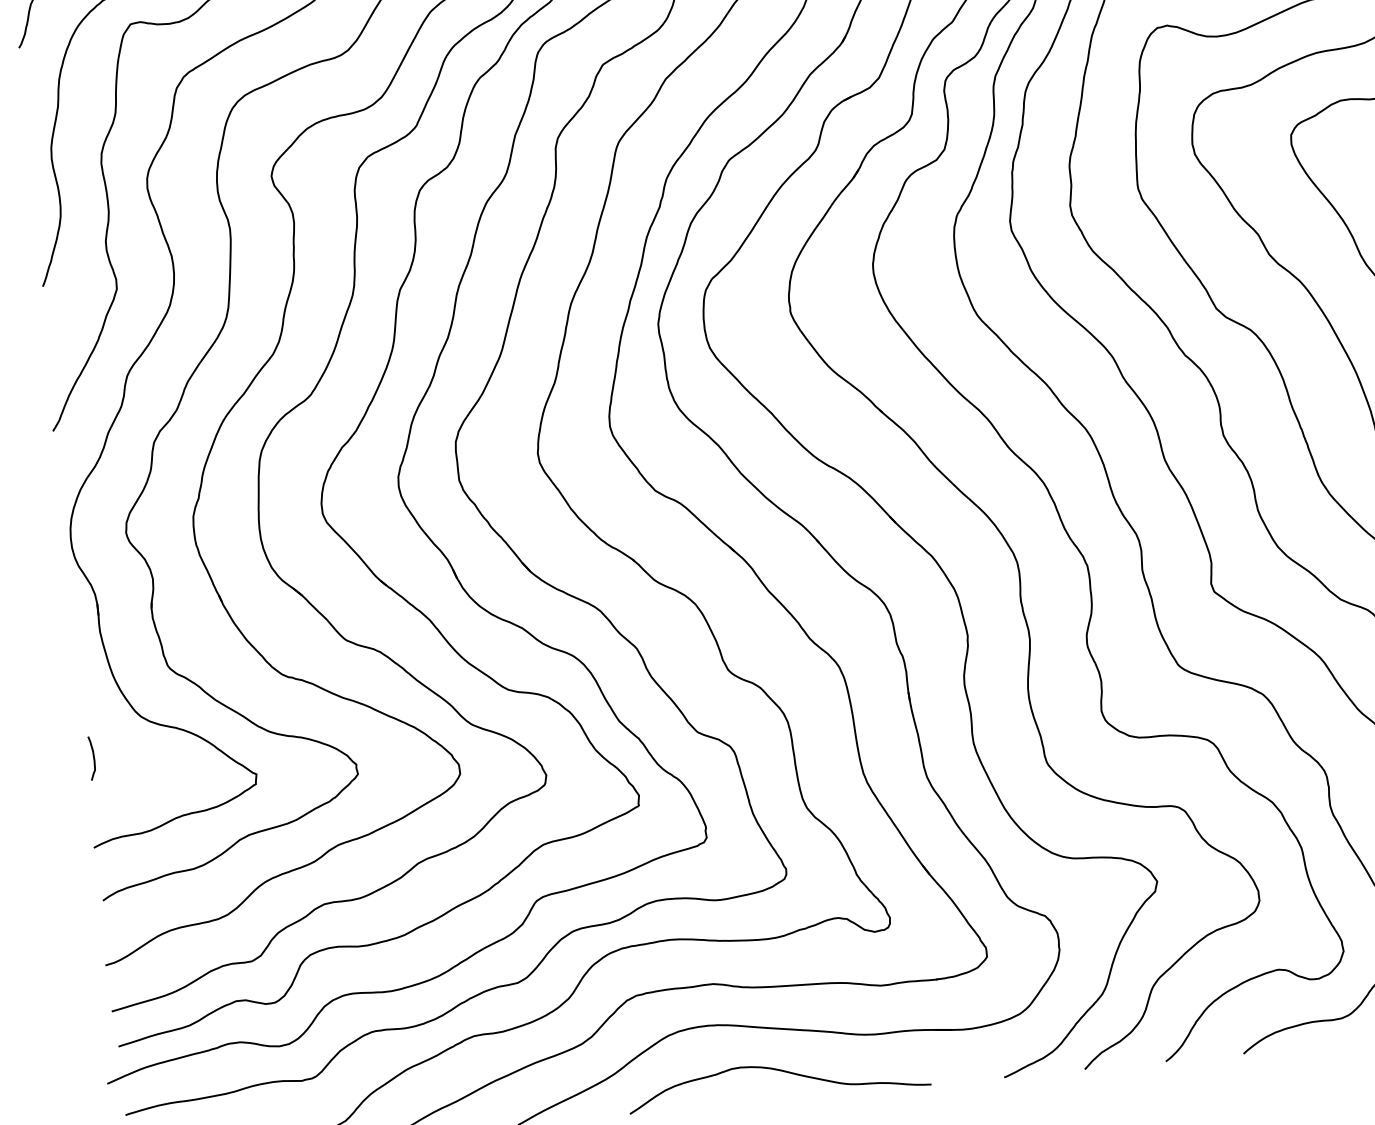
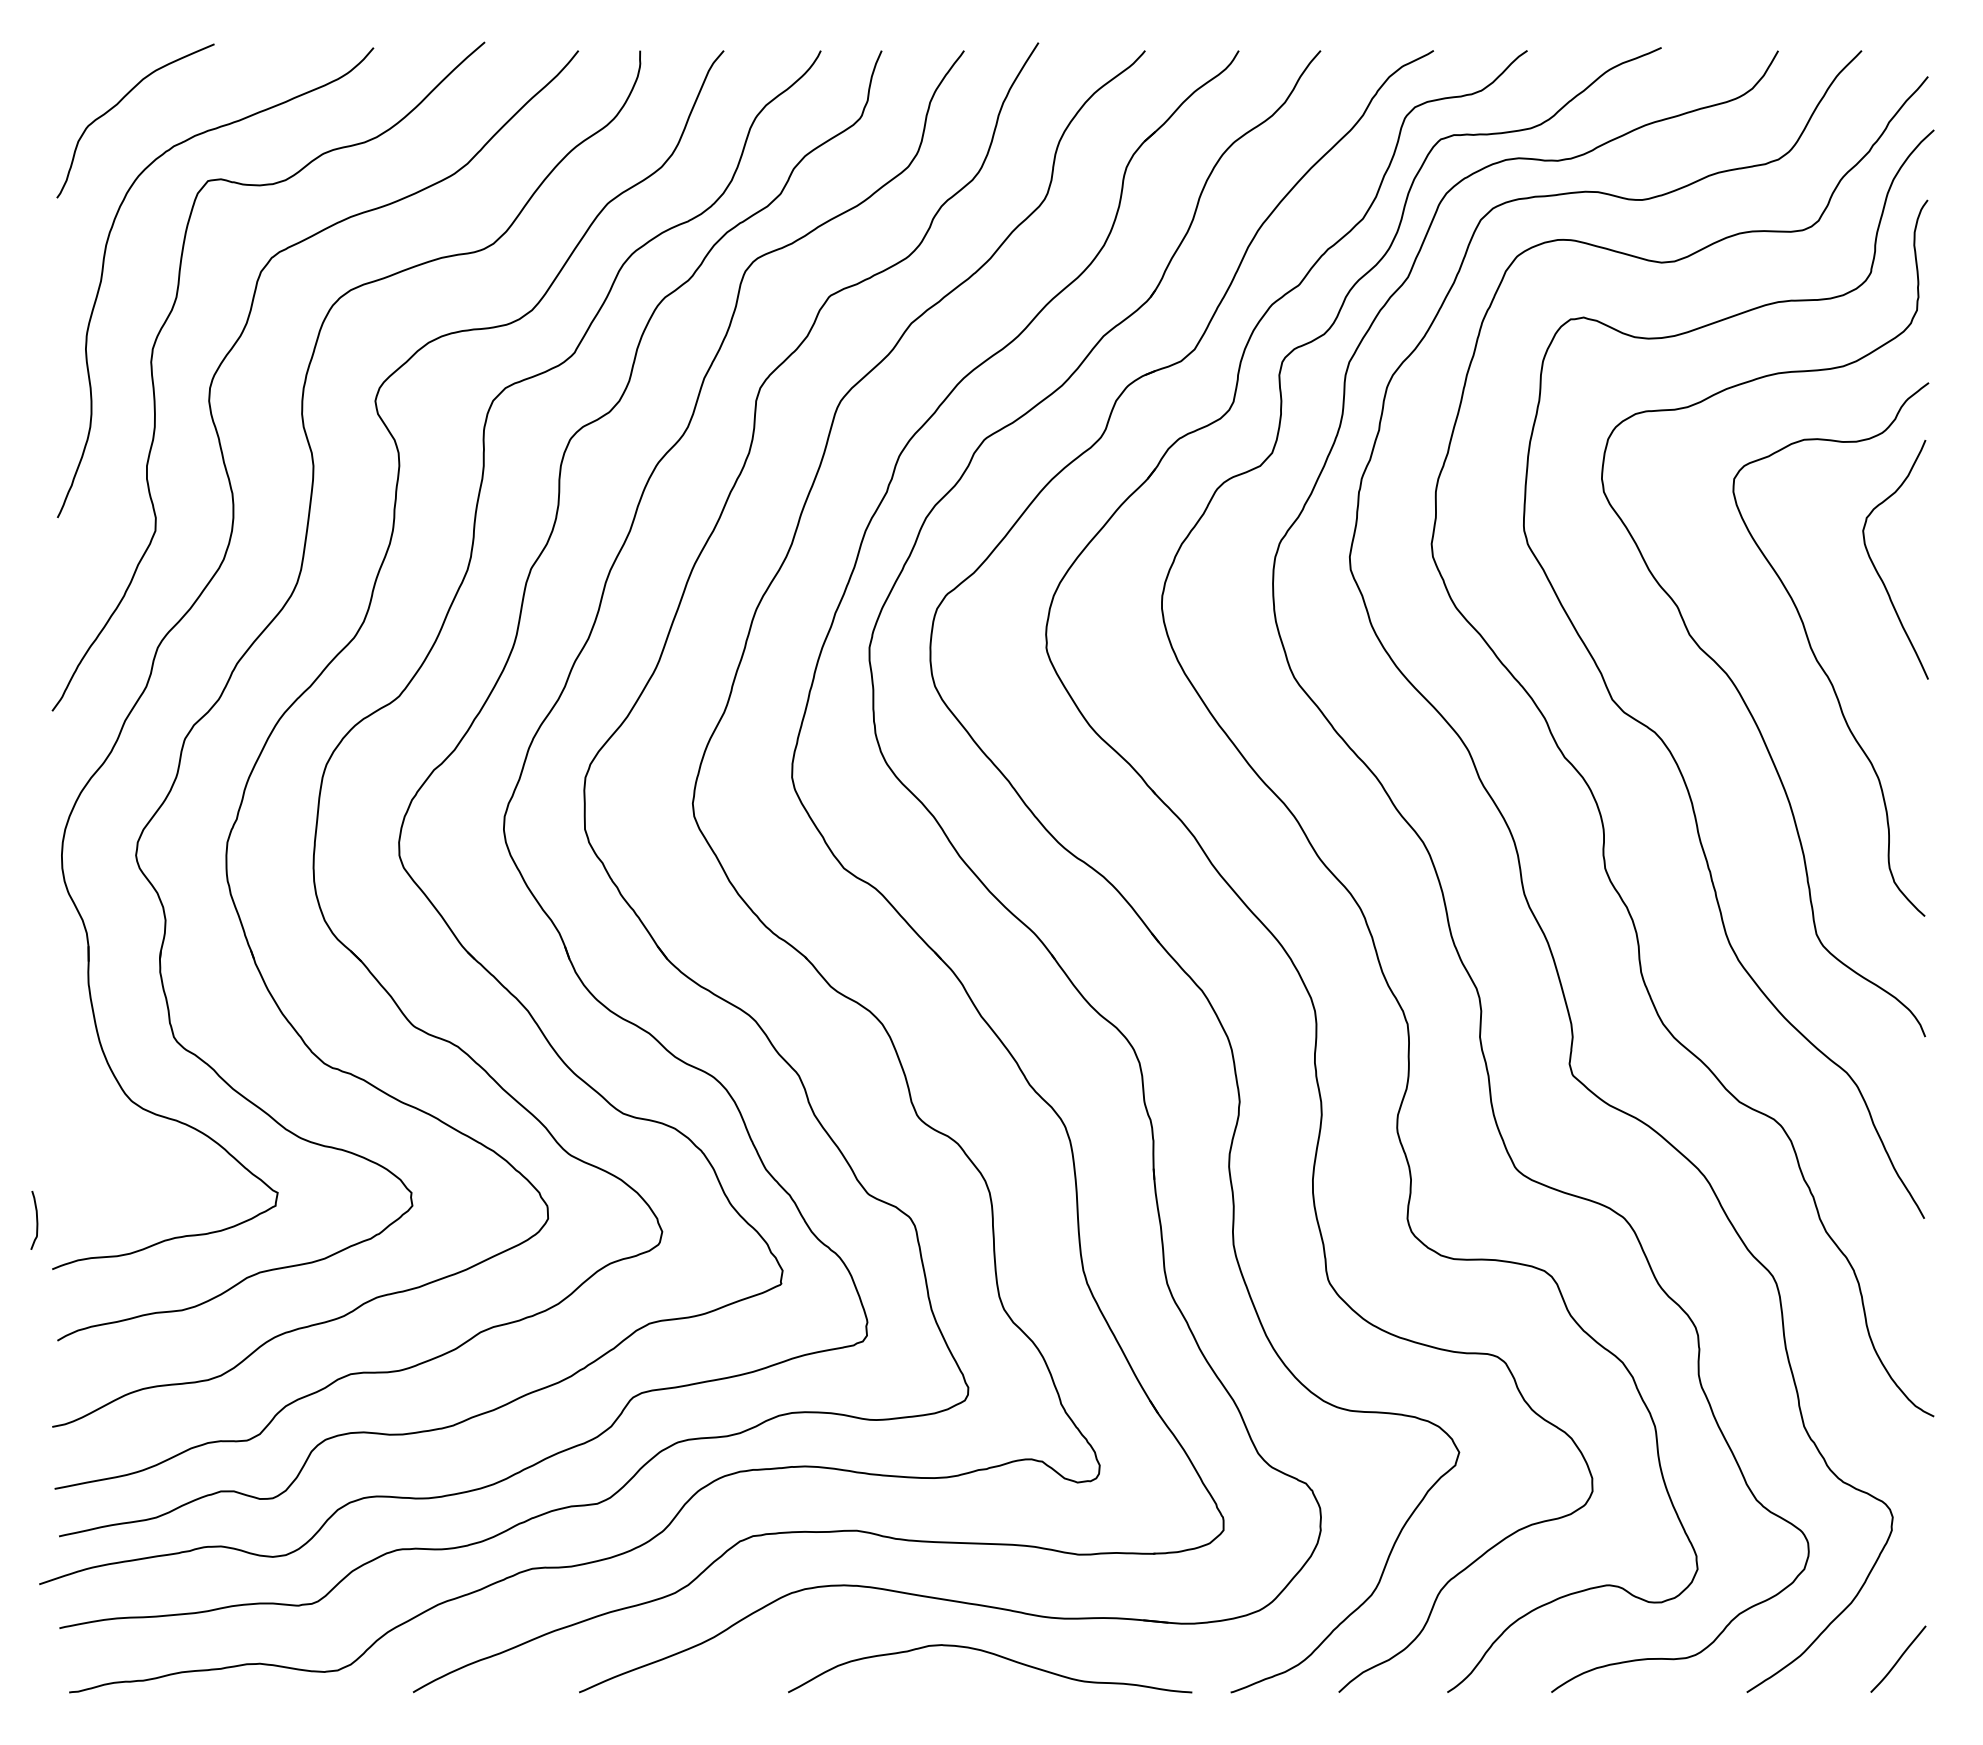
curve: (93, 758) -> (36, 1220), moved
curve: (781, 1071) -> (994, 1655), moved

